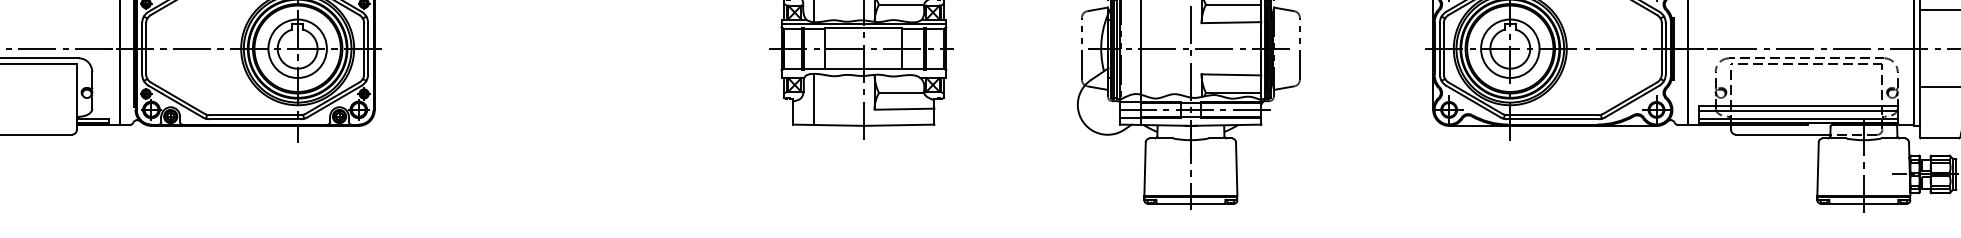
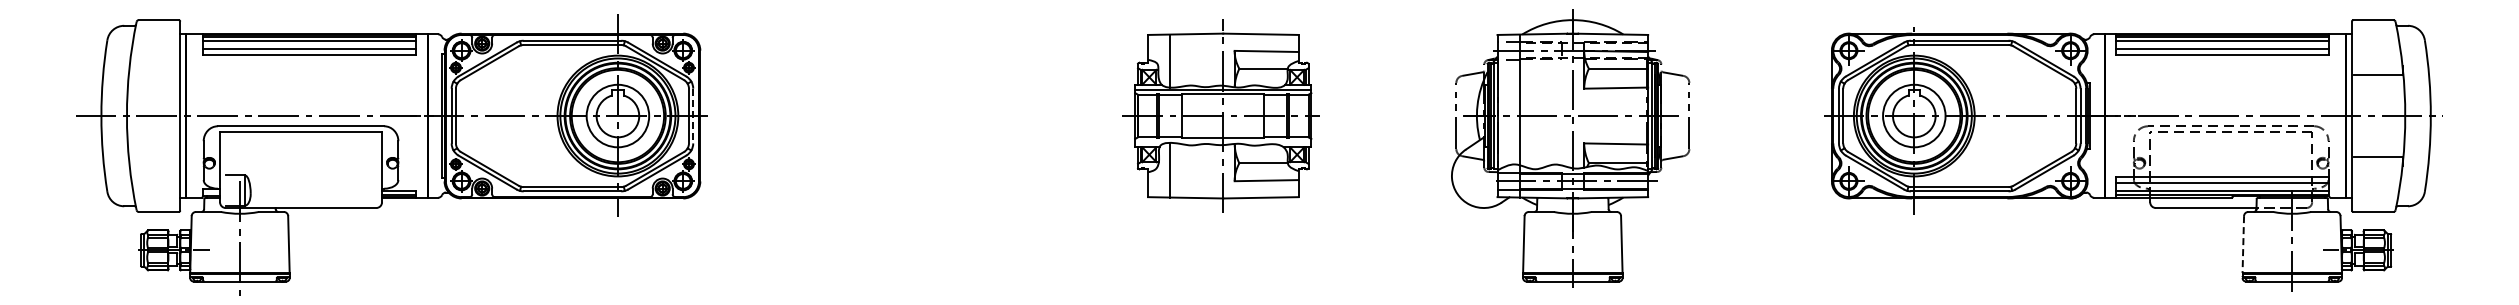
line: (368, 49) -> (693, 116), solid -> dashed
line: (1818, 169) -> (2243, 245), solid -> dashed

